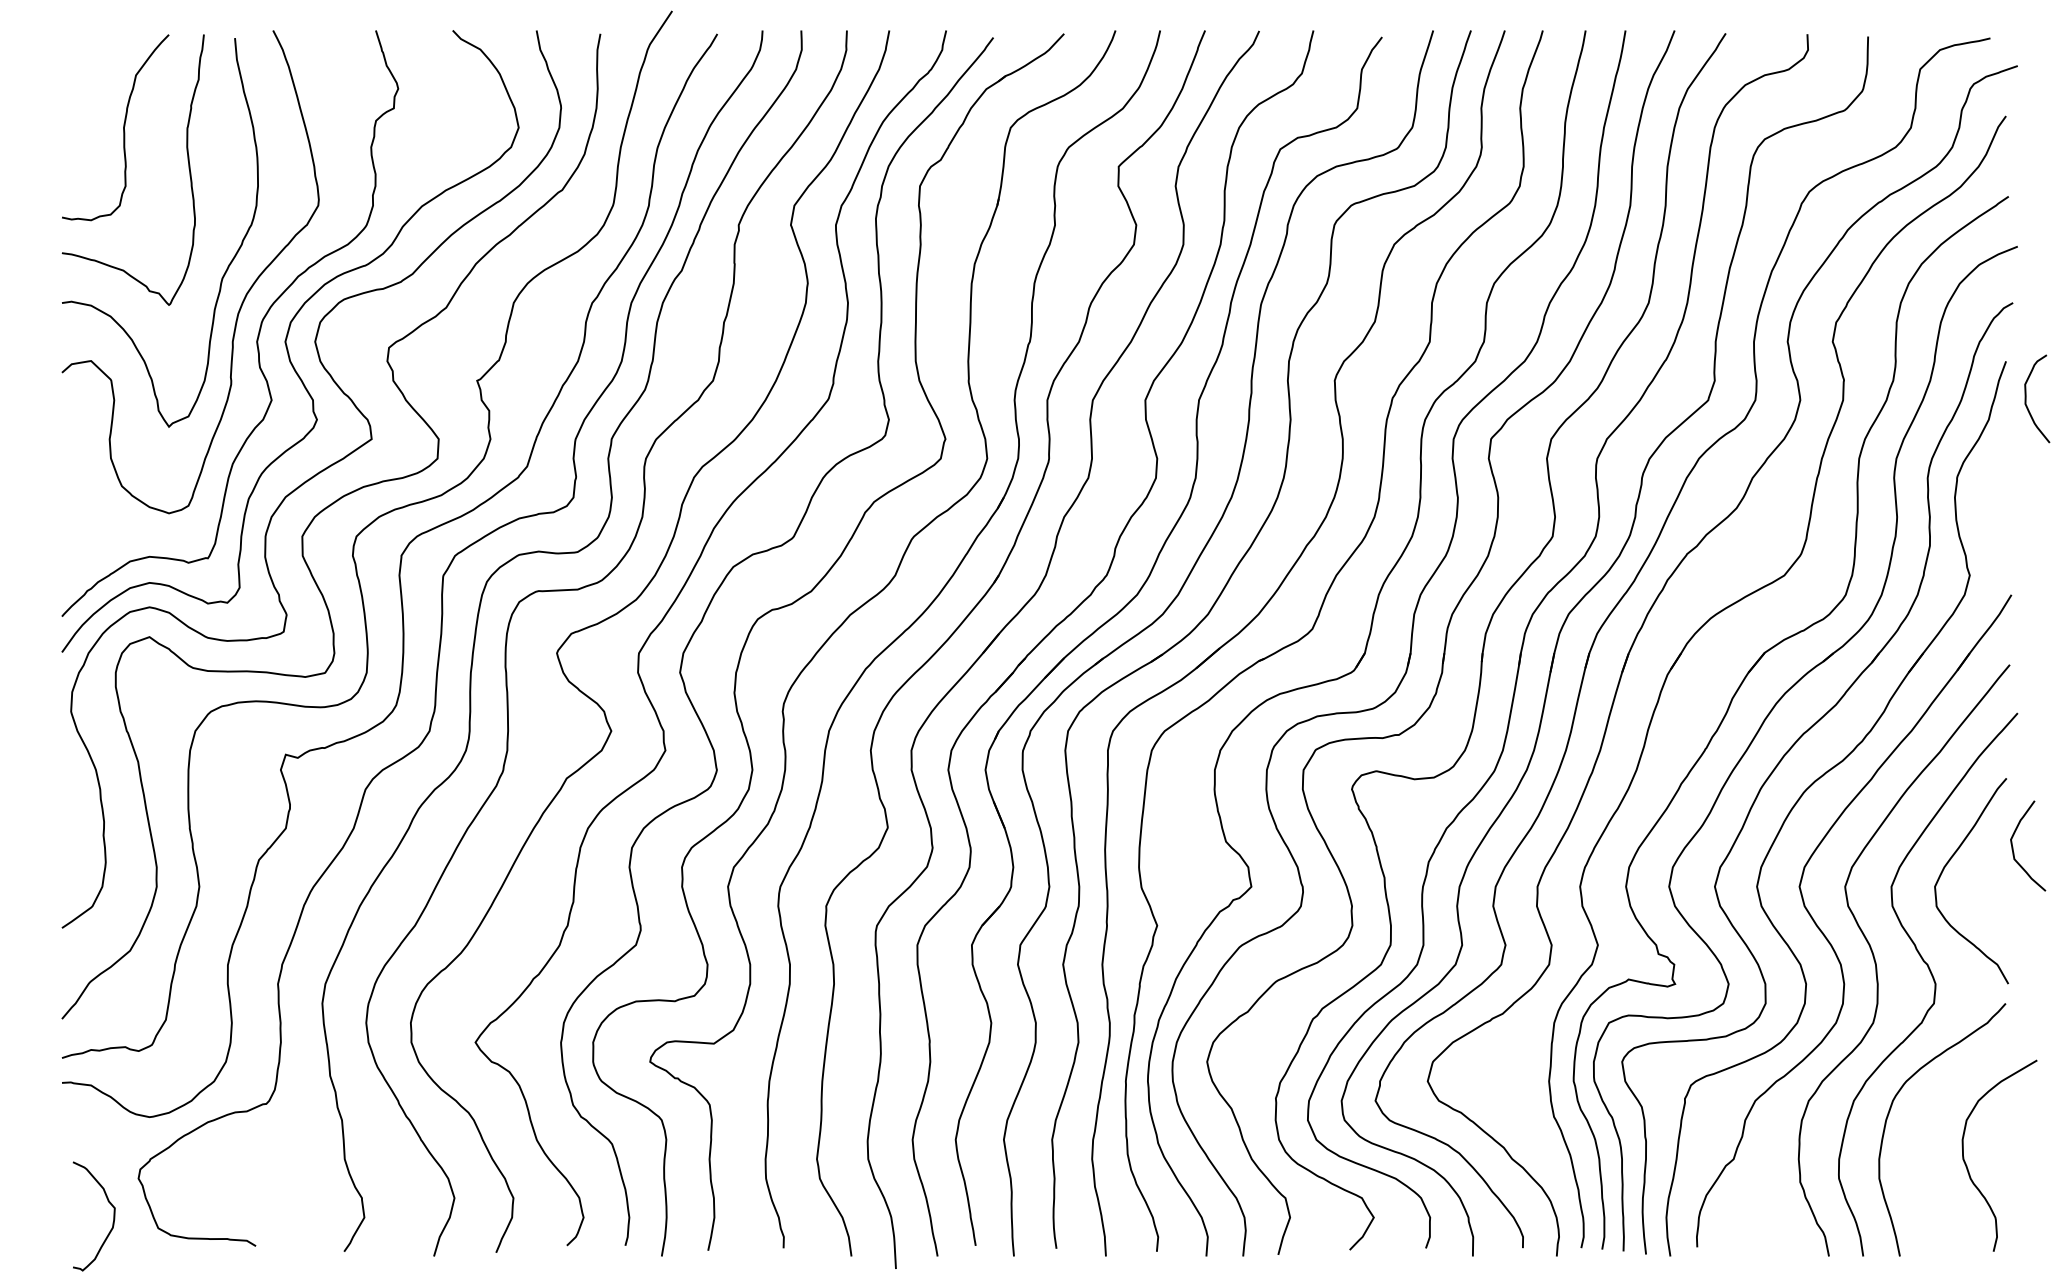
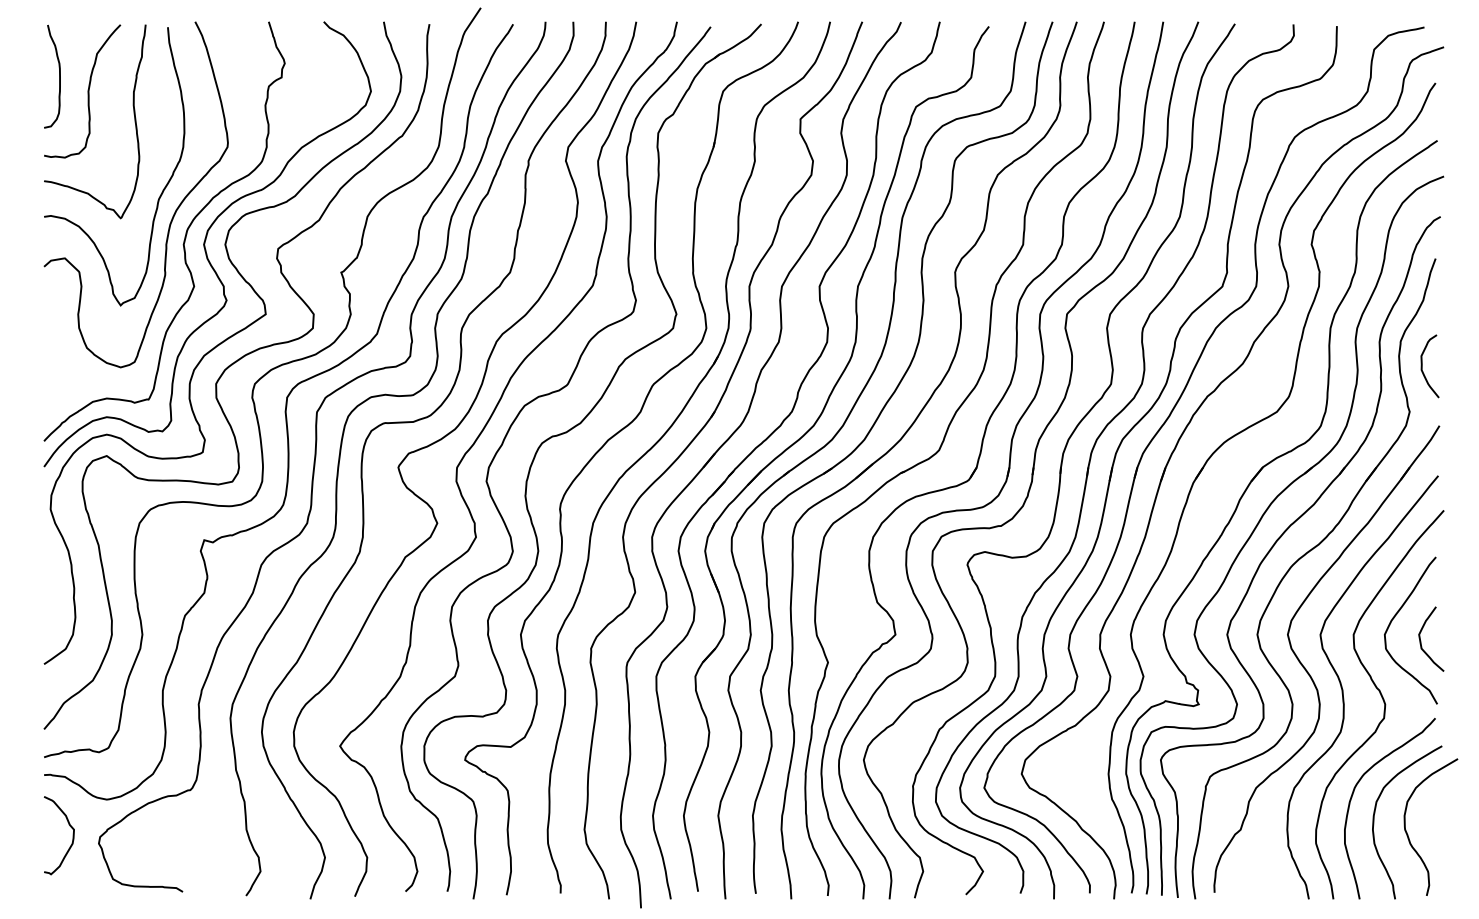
curve: (83, 107) -> (59, 76), added
curve: (2026, 398) -> (1422, 366), moved
curve: (2013, 846) -> (1420, 639), moved
curve: (1920, 1146) -> (1374, 820), added
curve: (112, 1222) -> (72, 839), moved

